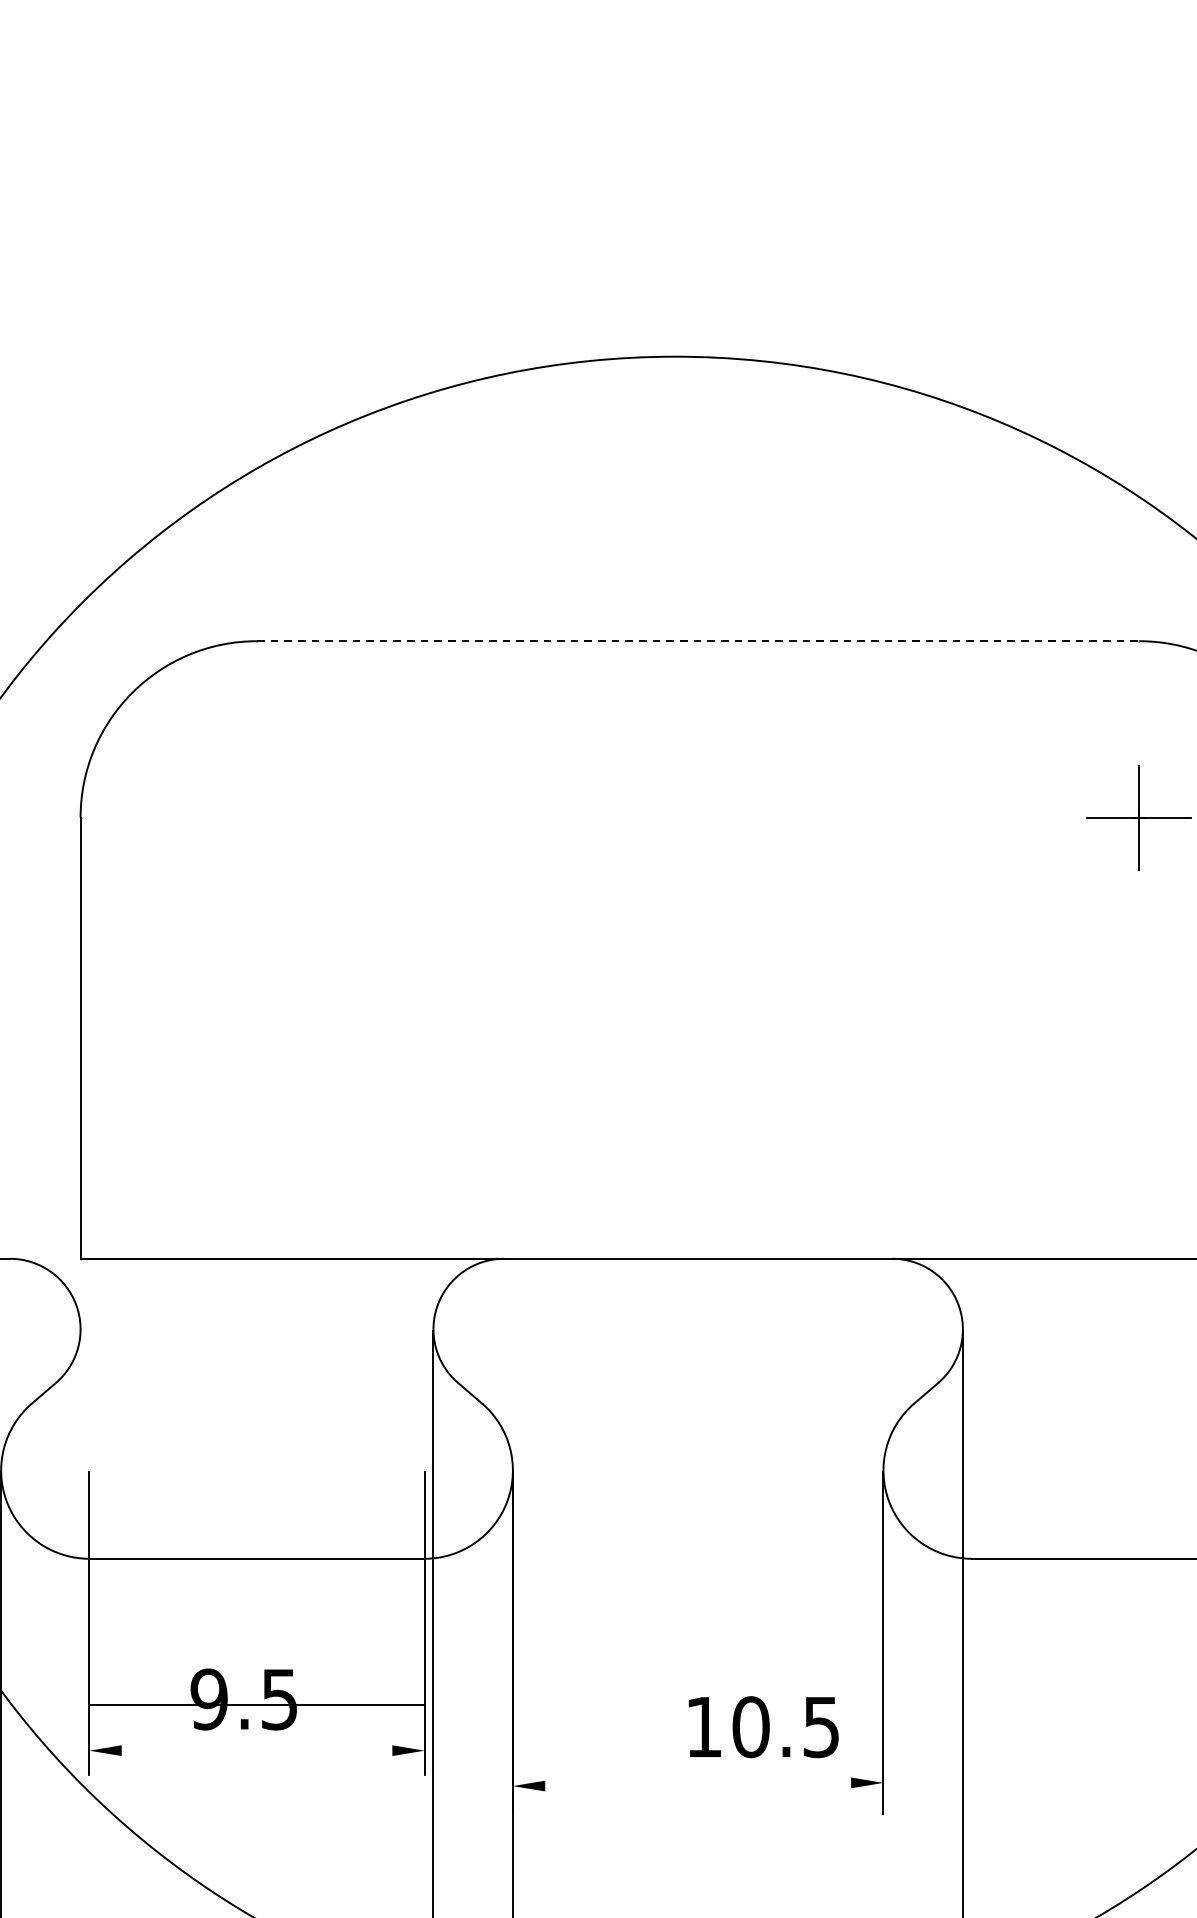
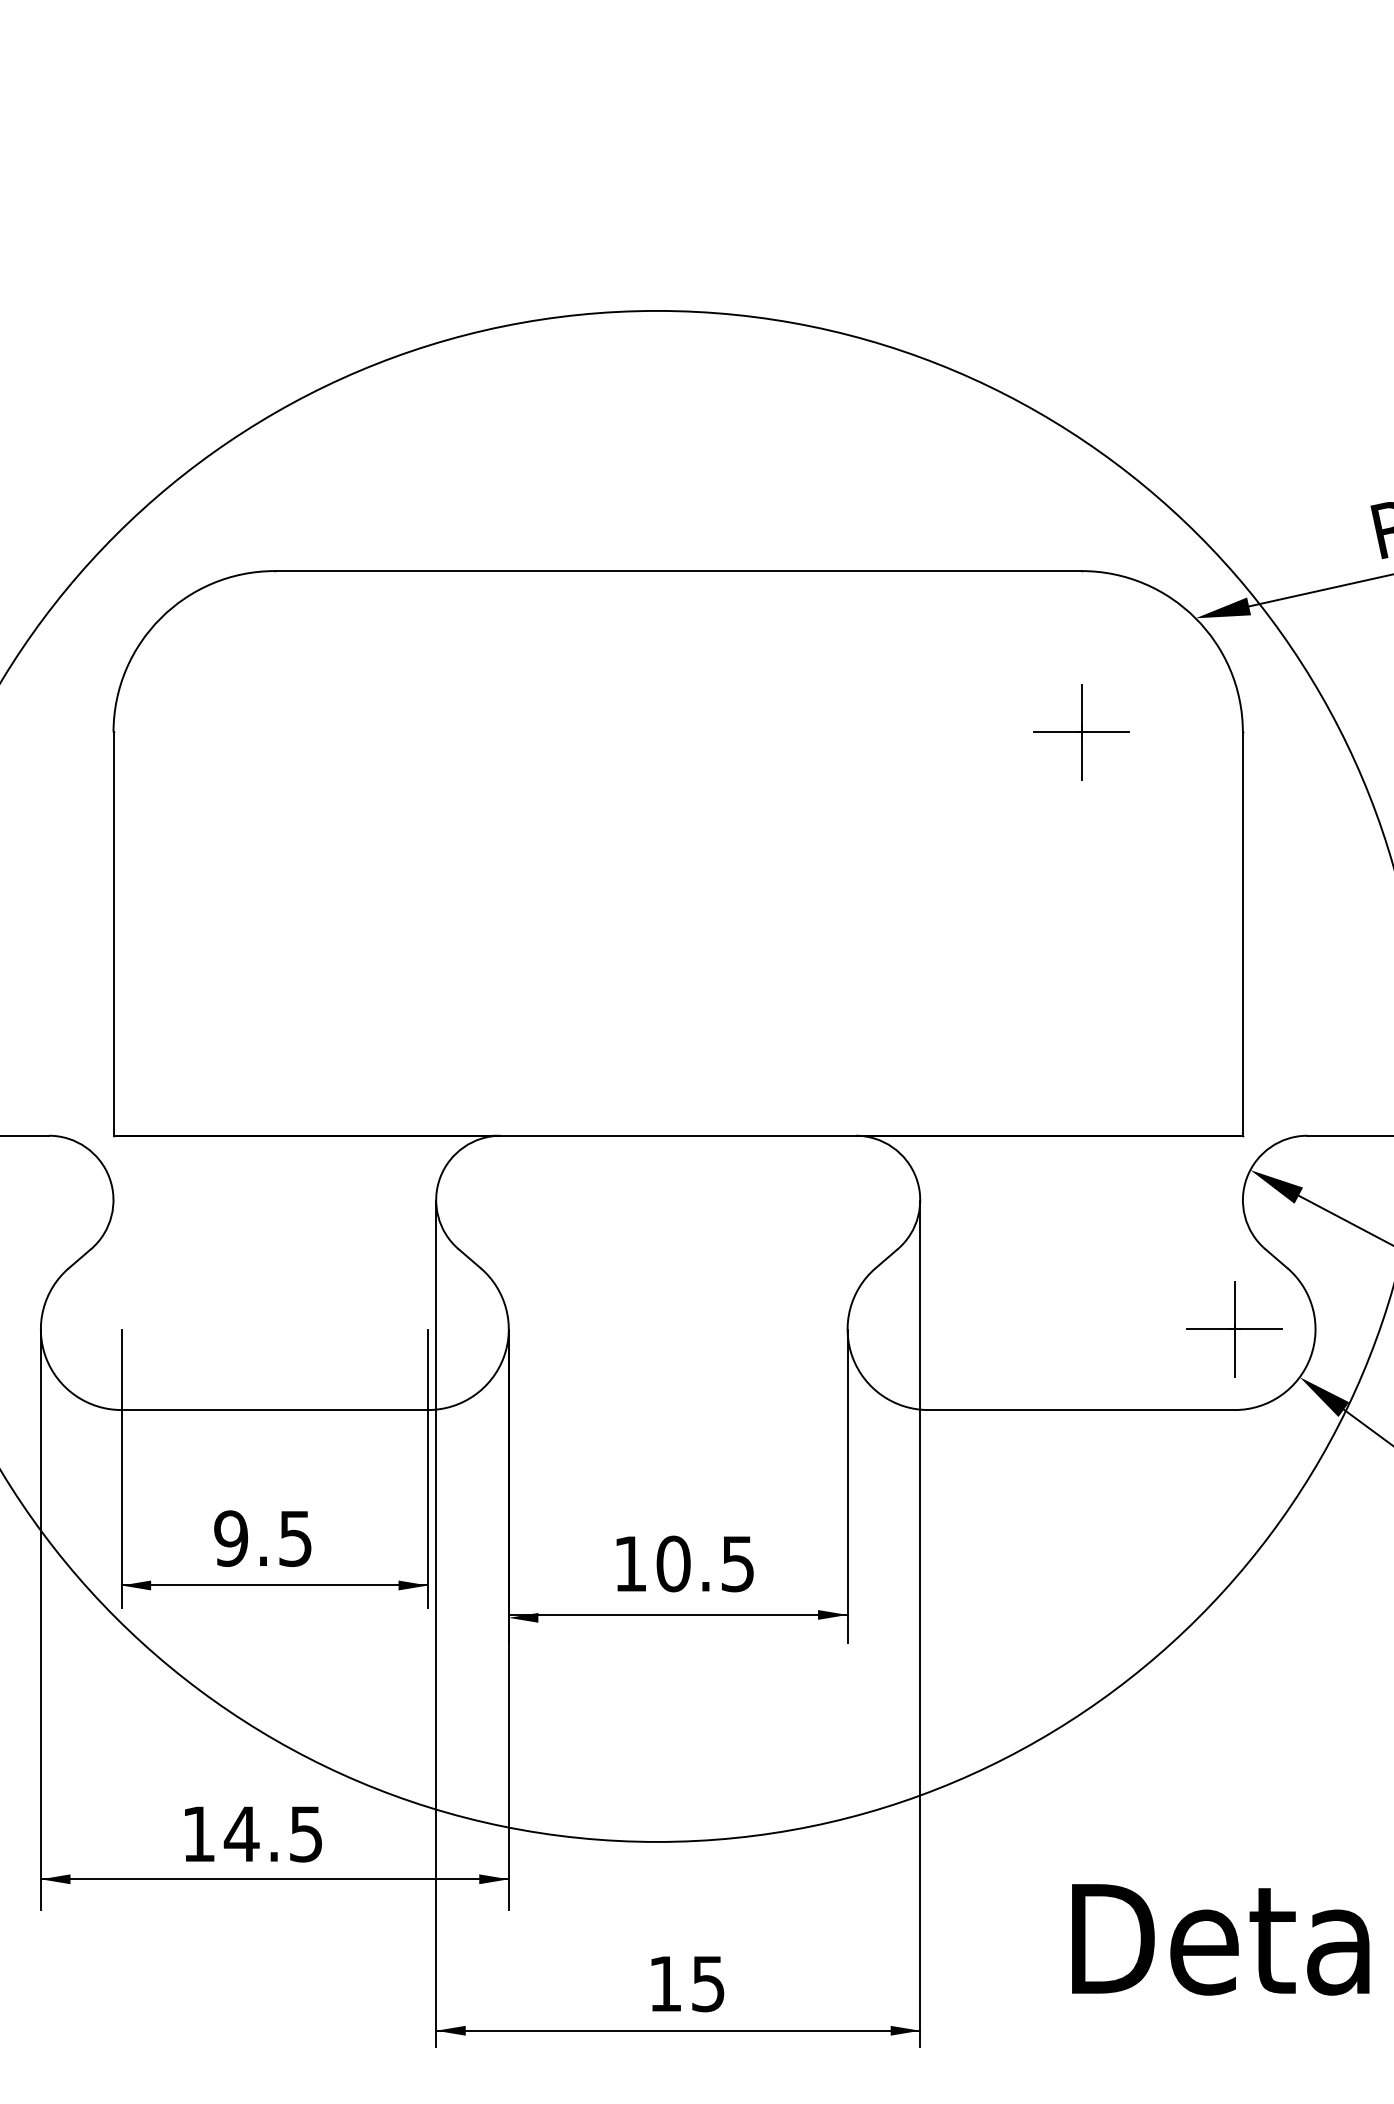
line: (698, 641) -> (678, 571), dashed -> solid
line: (256, 1704) -> (274, 1585), moved
text: (763, 1726) -> (684, 1563), moved
line: (697, 1782) -> (677, 1614), added

